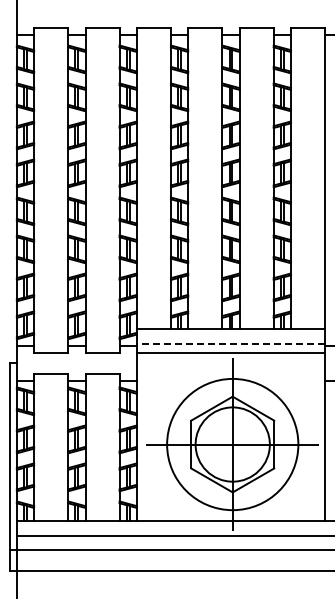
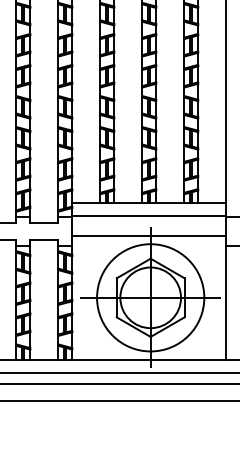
line: (230, 344) -> (148, 216), dashed -> solid
line: (230, 352) -> (148, 235), moved

